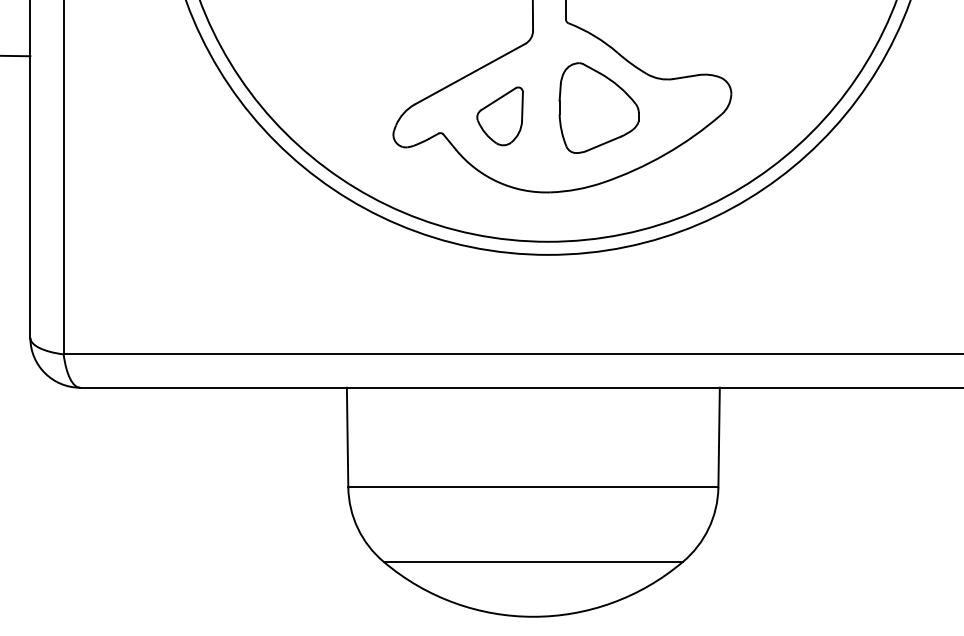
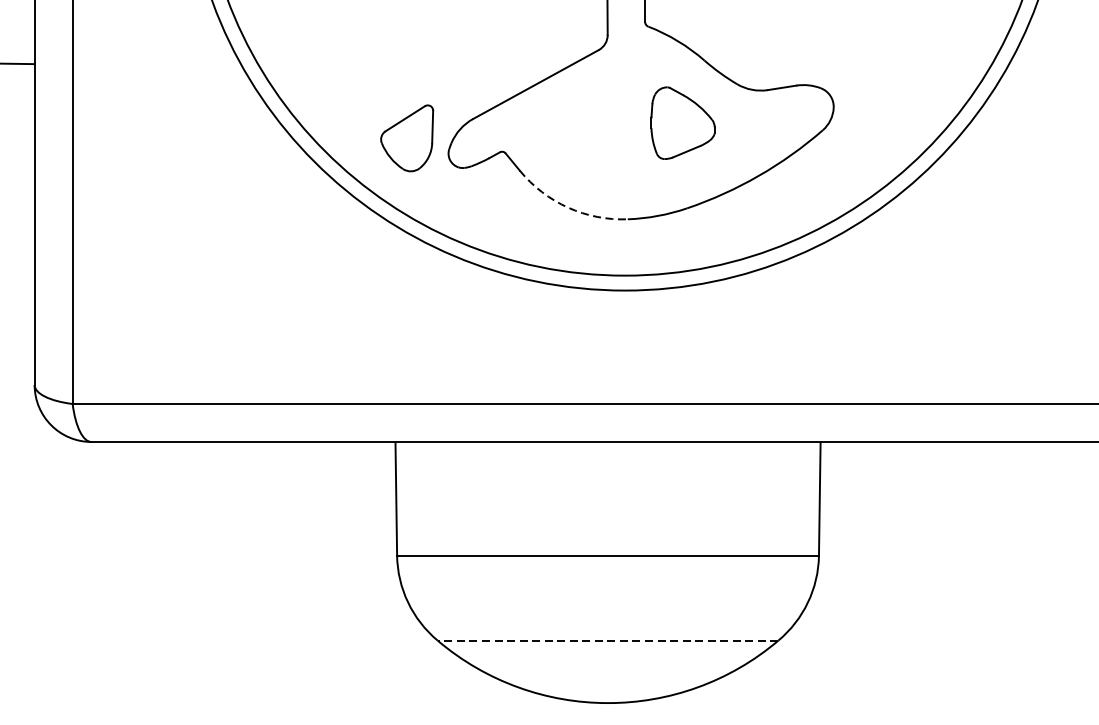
part: (598, 107) -> (682, 122), size x0.7
part: (499, 116) -> (406, 138), moved
arc: (498, 182) -> (568, 208), solid -> dashed
line: (532, 562) -> (607, 641), solid -> dashed

